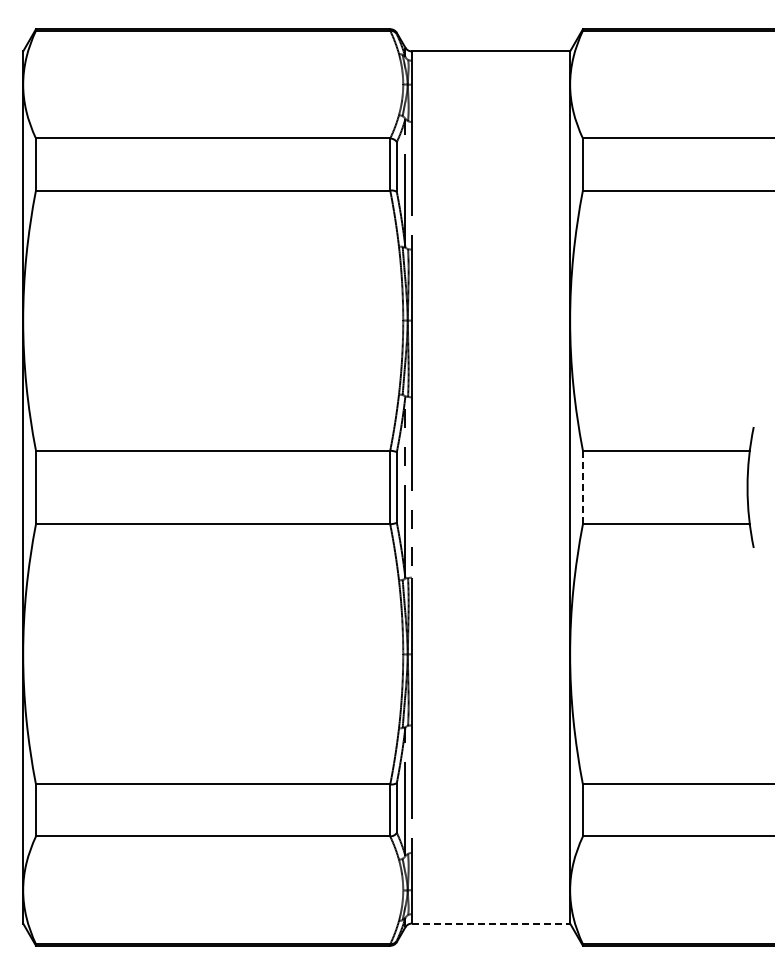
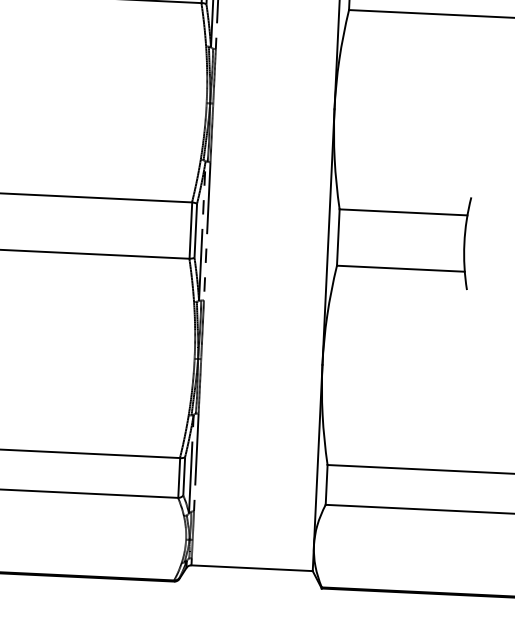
line: (582, 487) -> (337, 237), dashed -> solid
line: (491, 923) -> (252, 568), dashed -> solid

